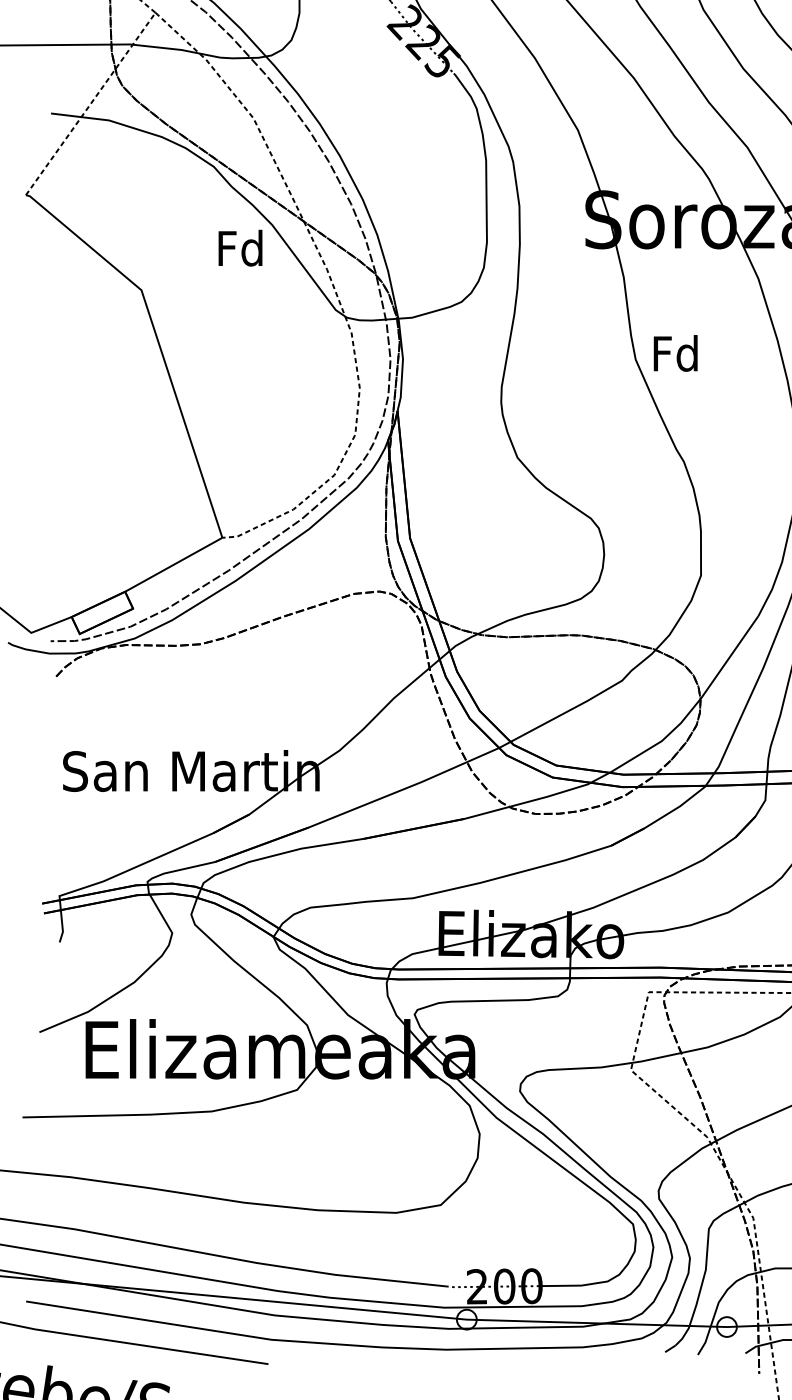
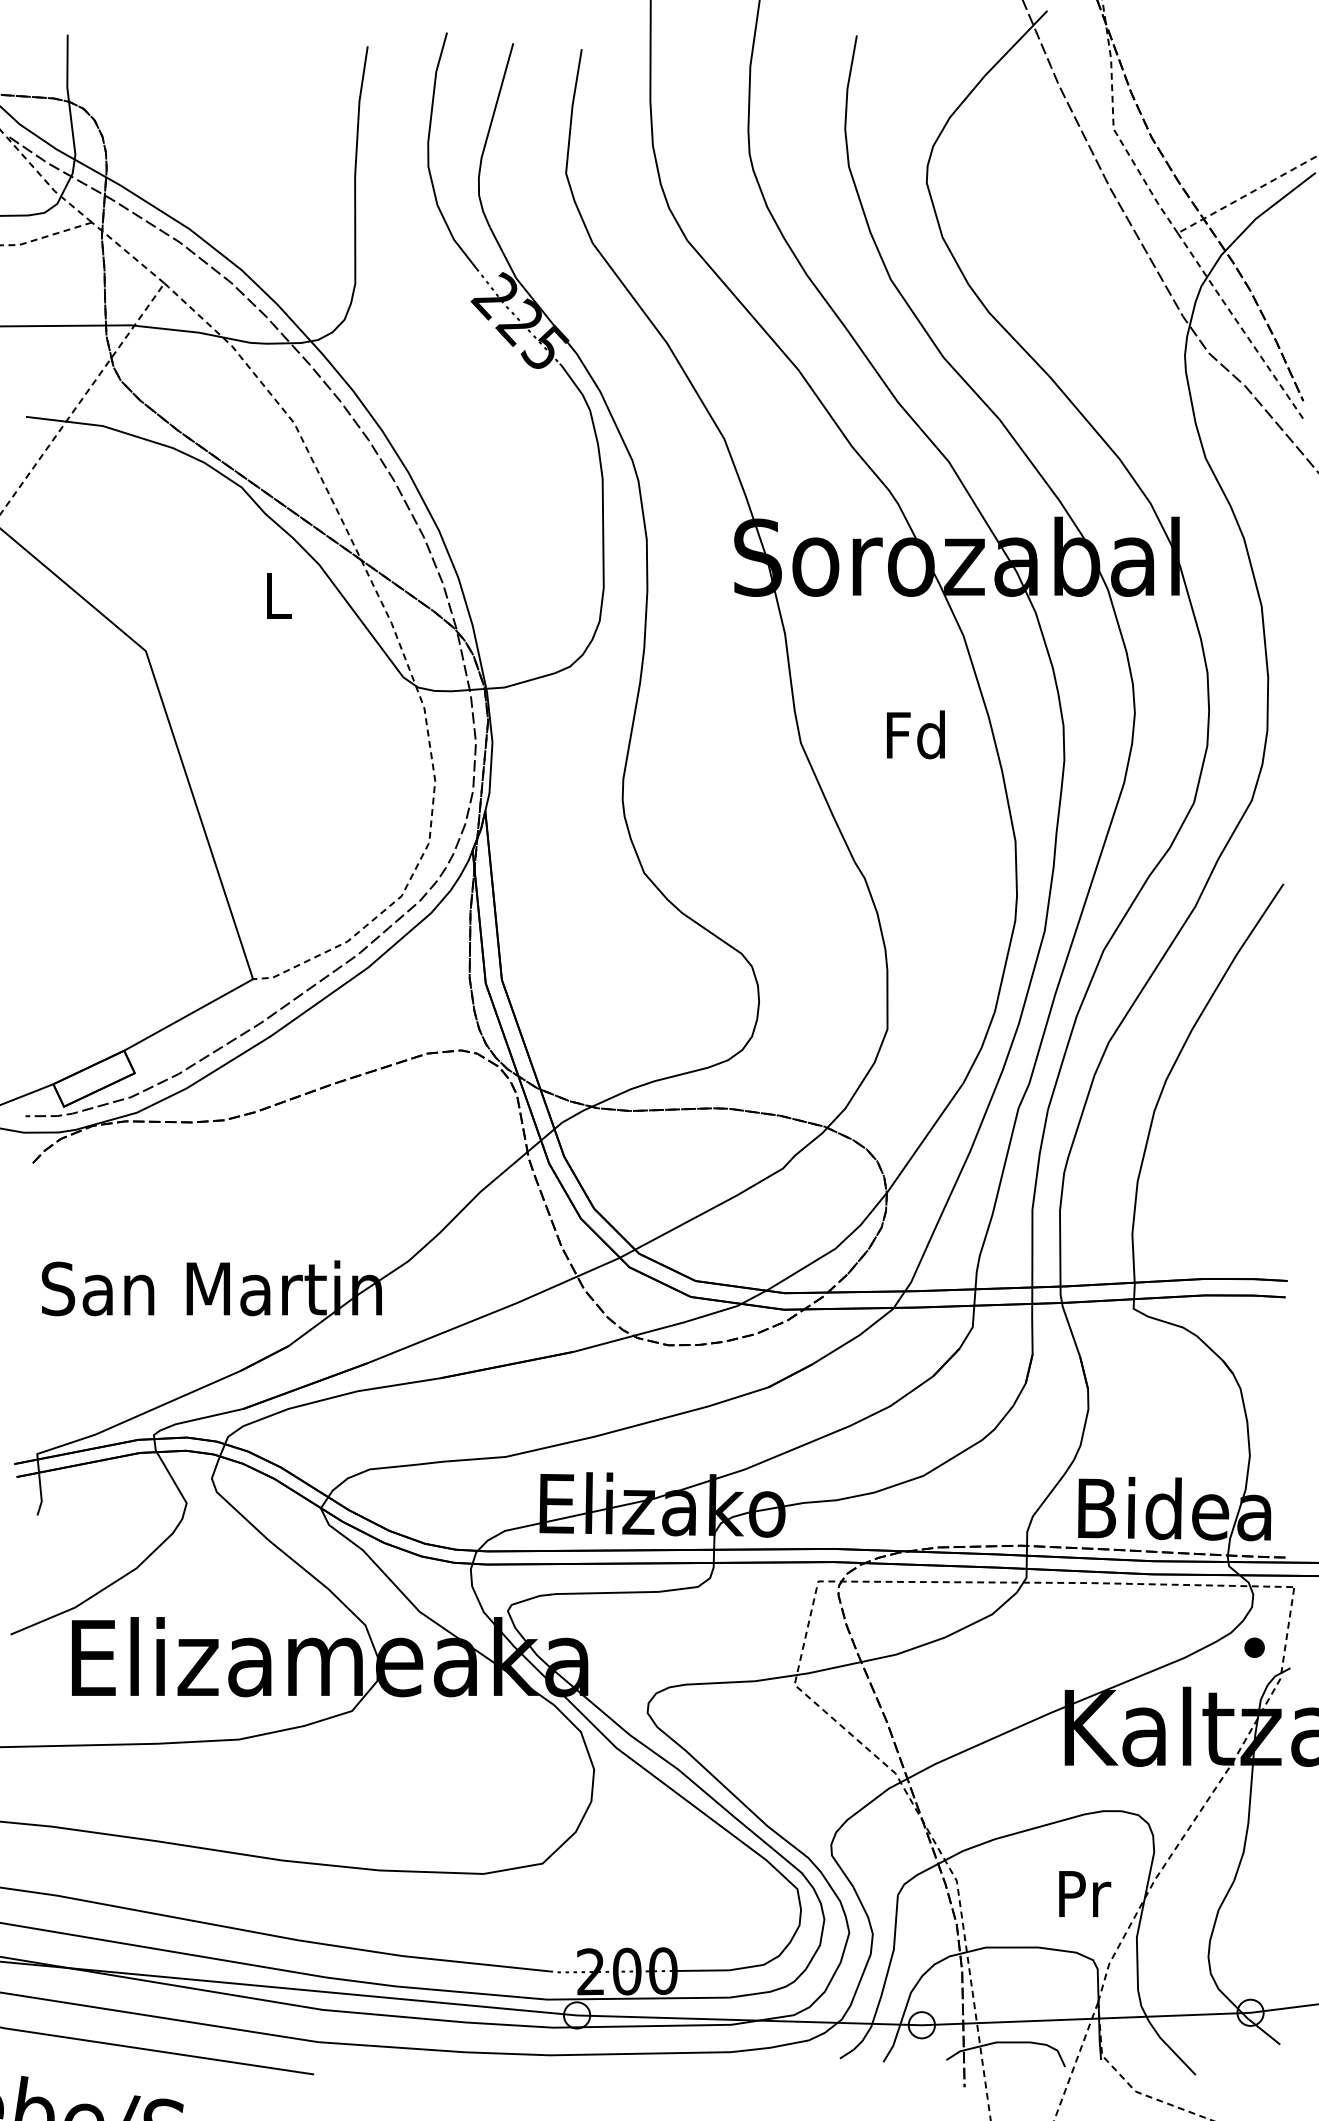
text: (240, 248) -> (277, 595), Fd -> L
text: (675, 353) -> (915, 734), moved

